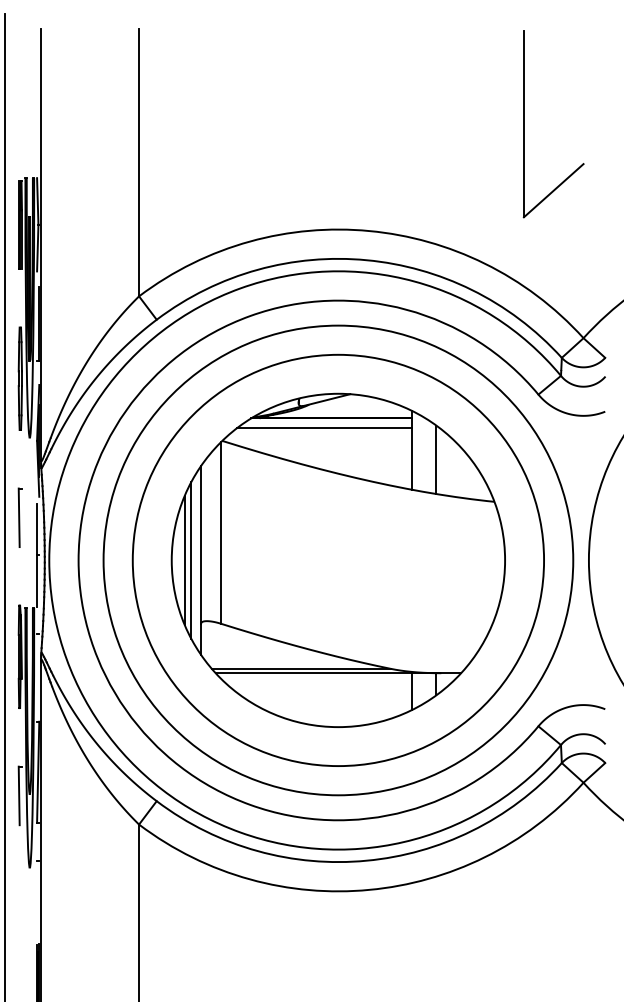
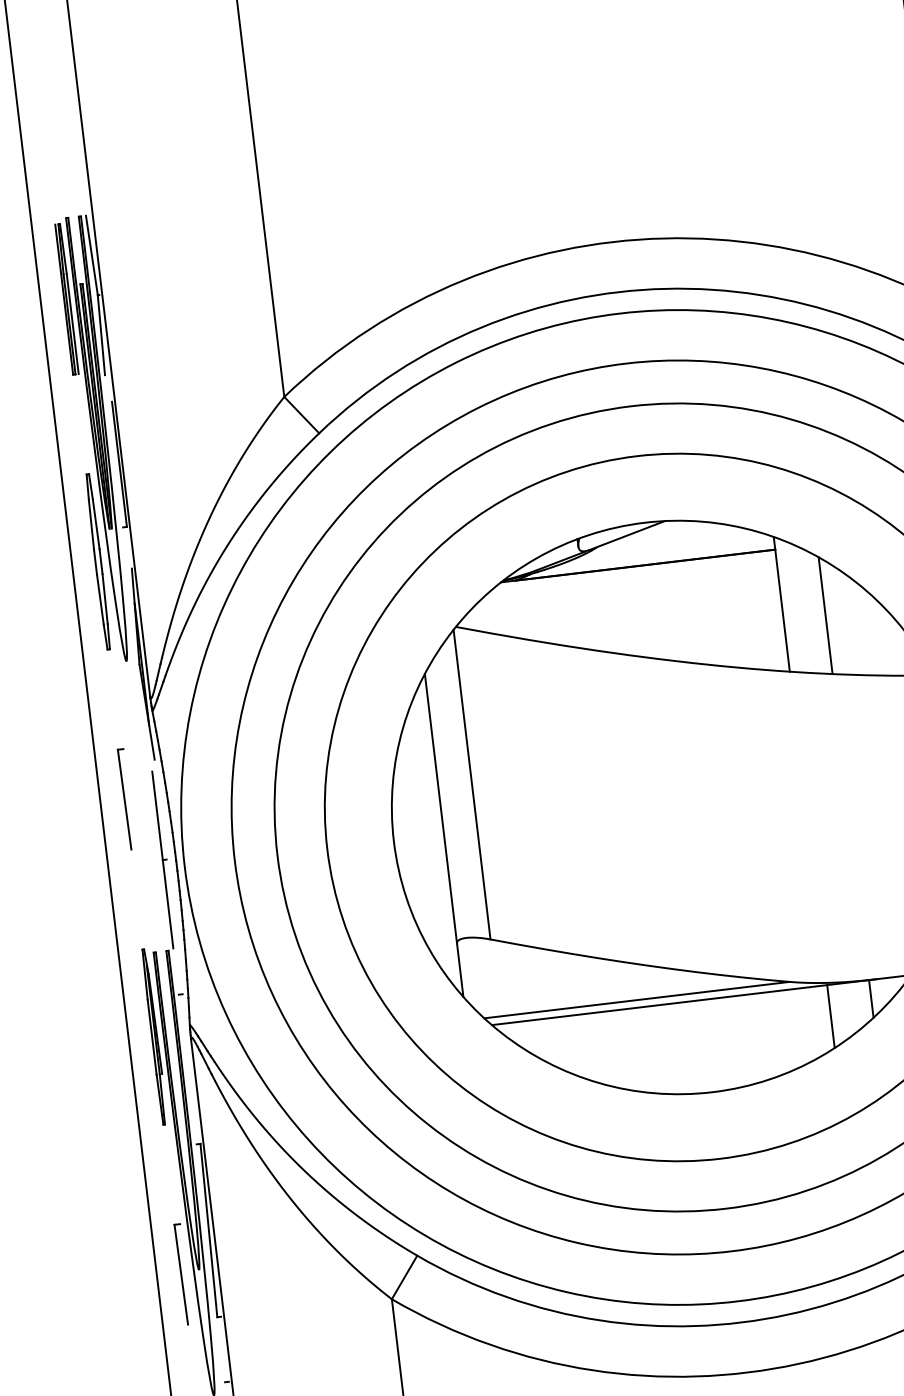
line: (324, 428) -> (627, 584), removed
line: (184, 560) -> (415, 838), removed
line: (191, 560) -> (427, 837), removed

